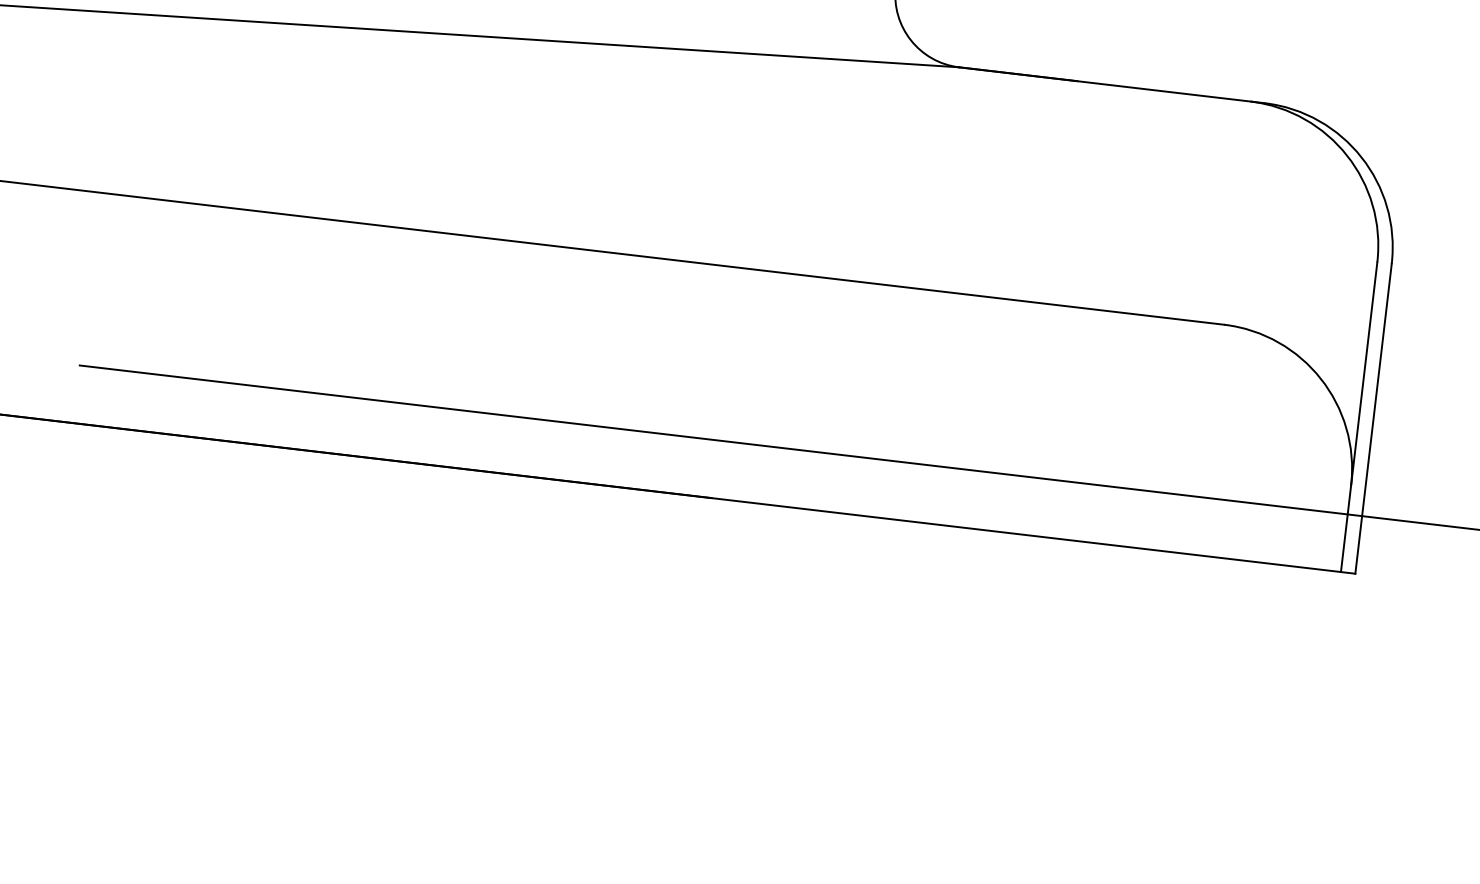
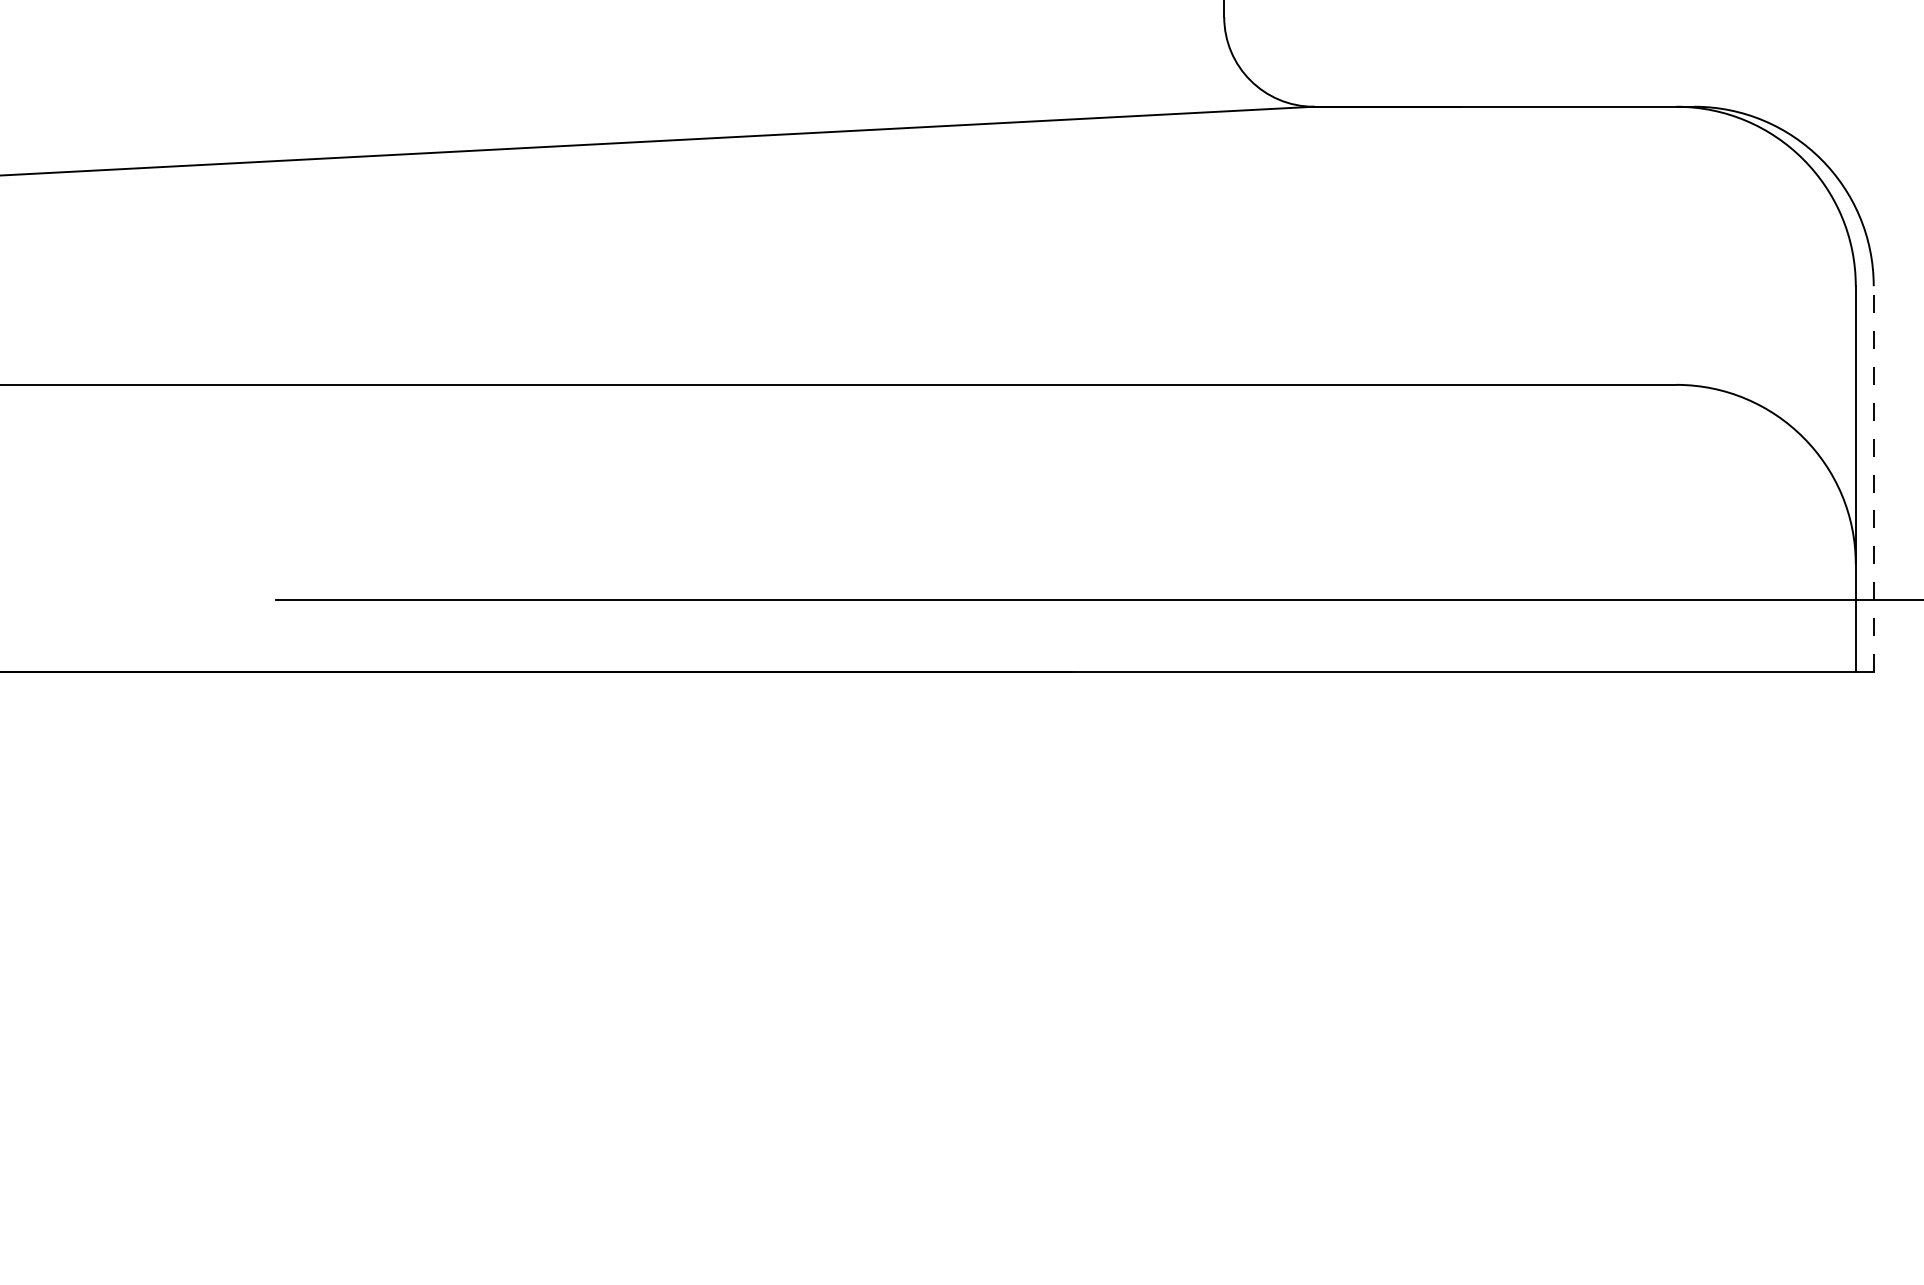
line: (1373, 419) -> (1873, 479), solid -> dashed

